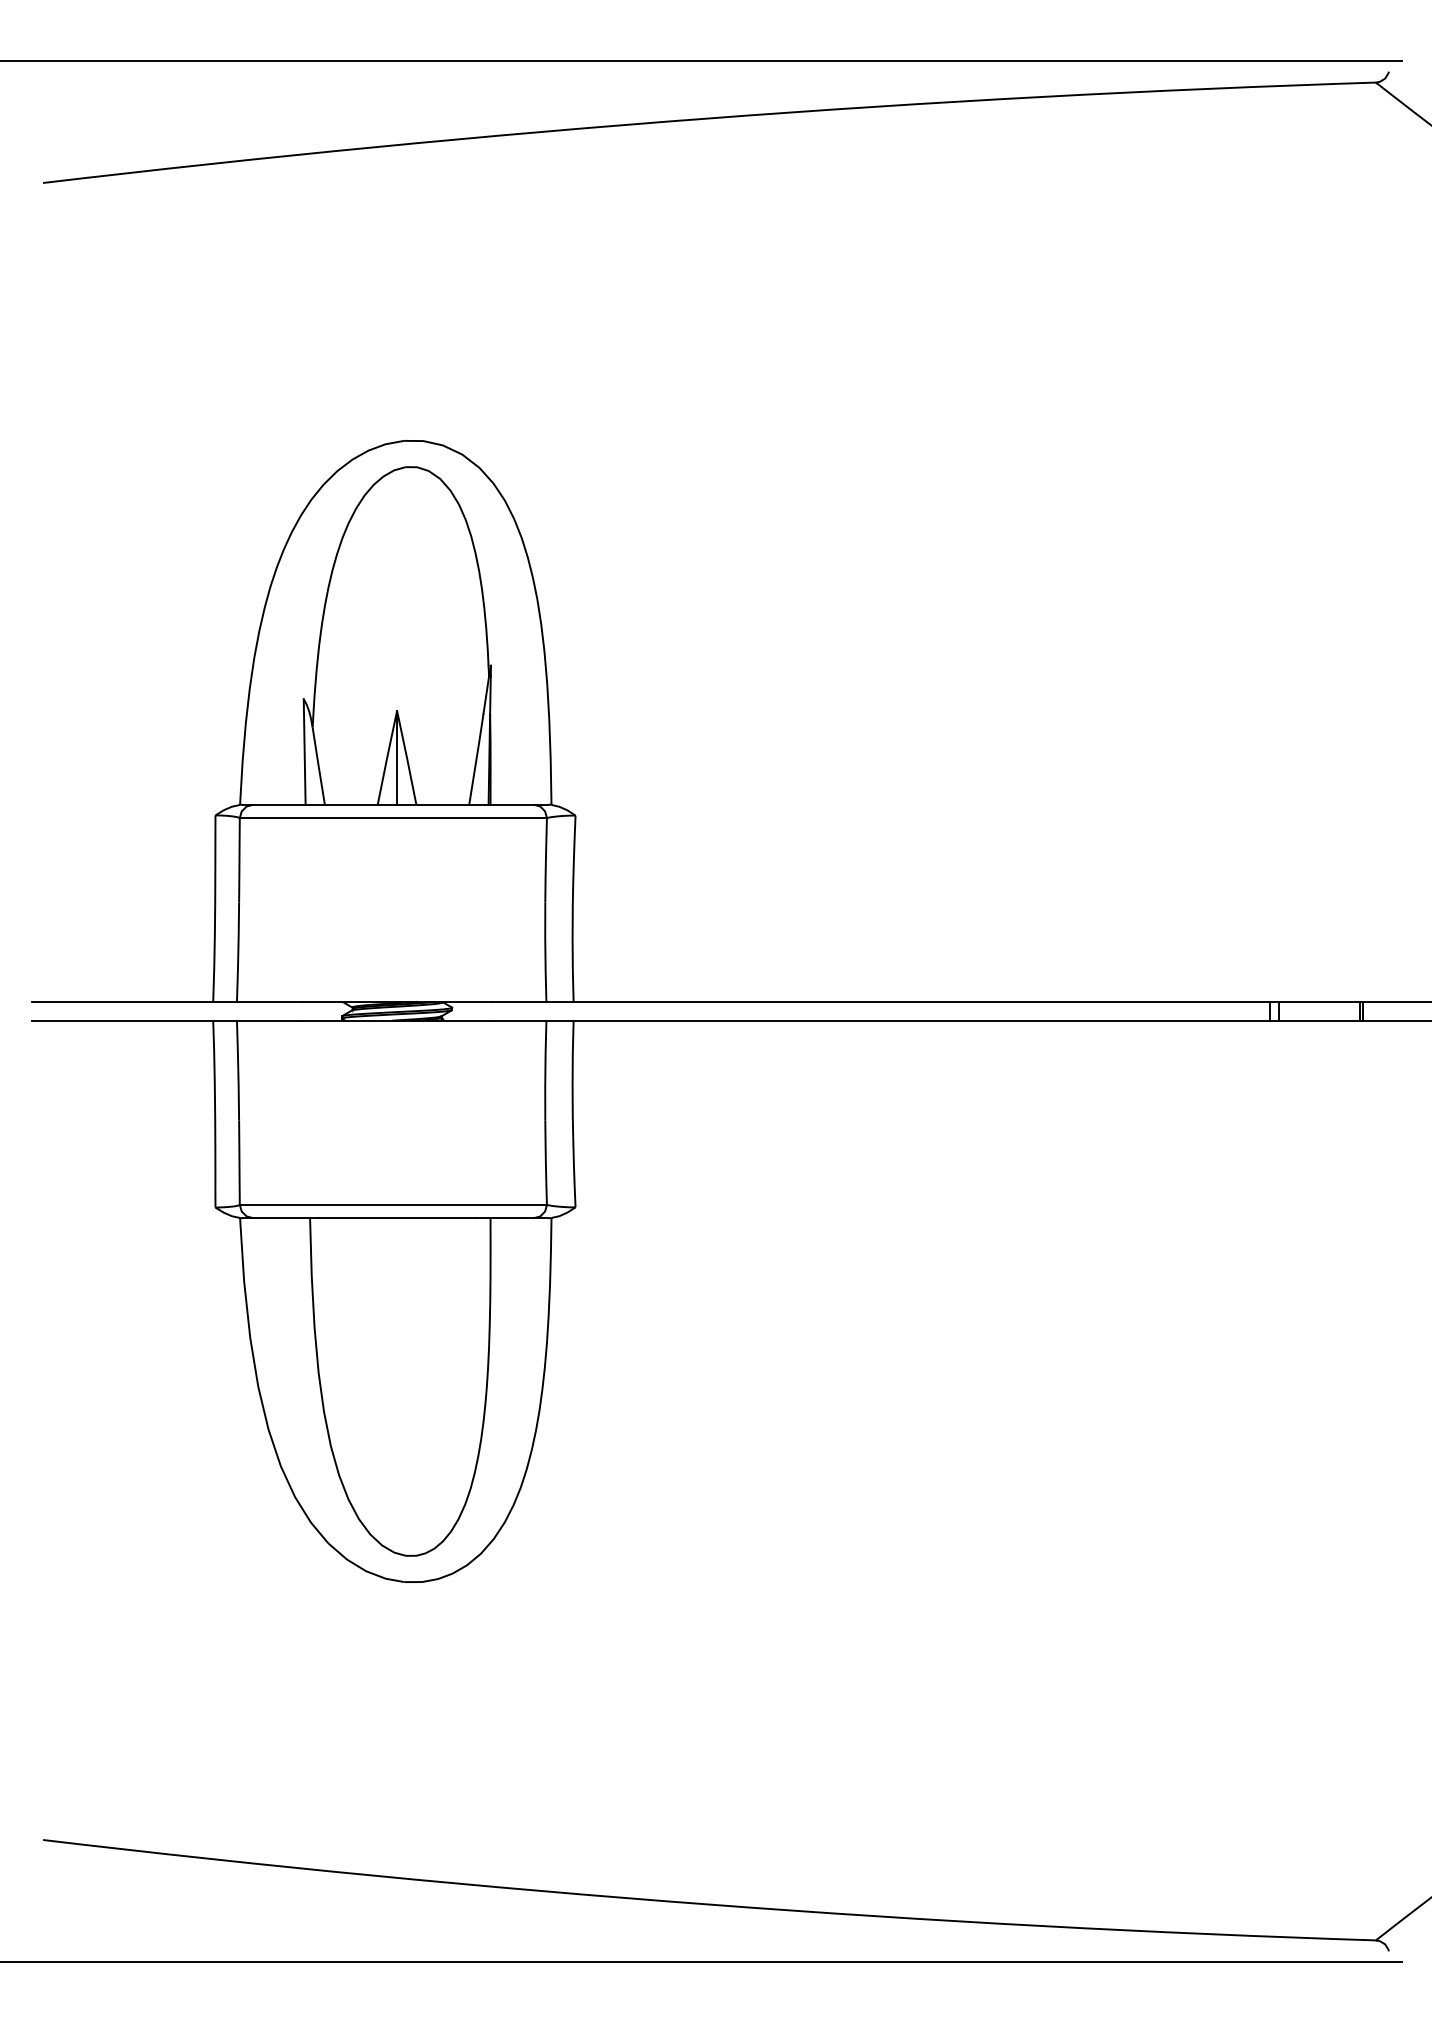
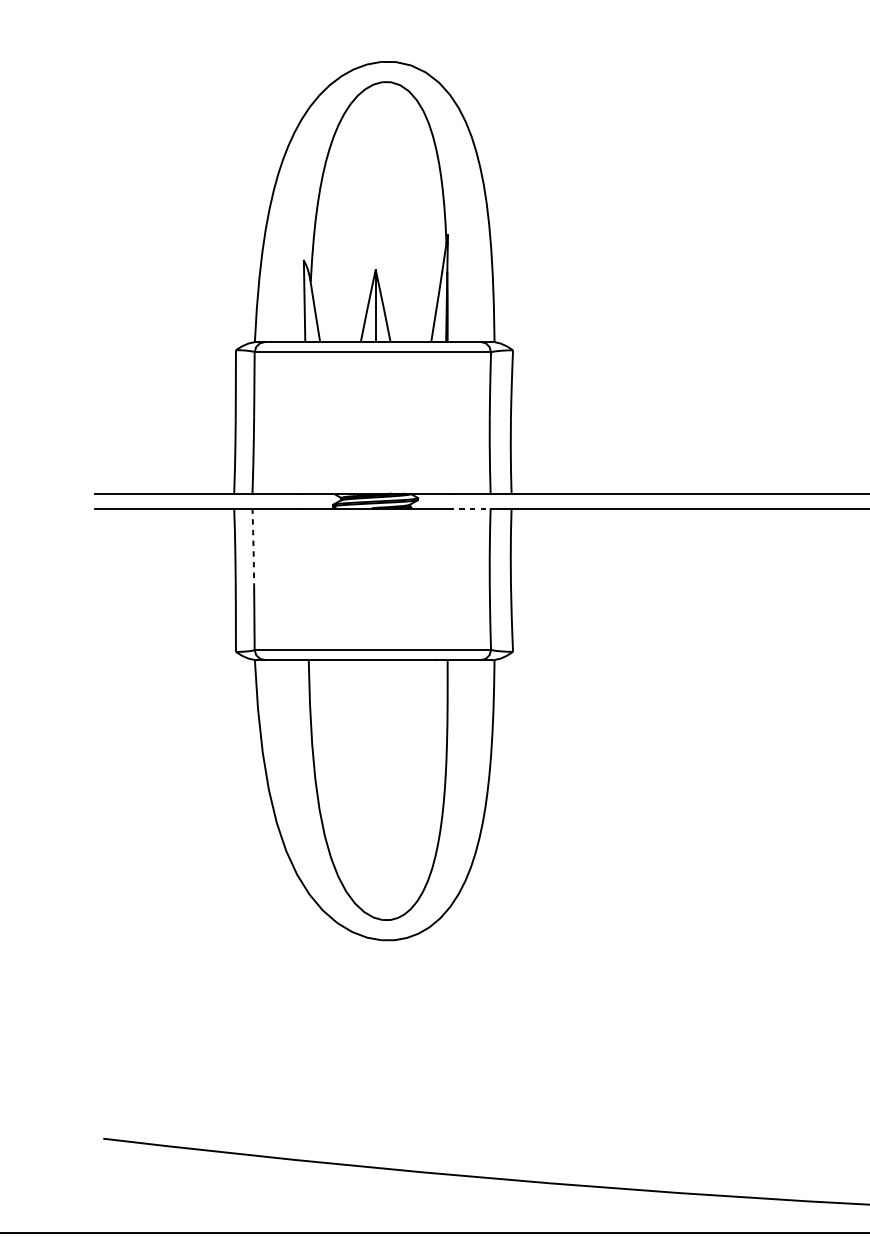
line: (519, 1021) -> (469, 508), solid -> dashed
line: (238, 1070) -> (253, 546), solid -> dashed

